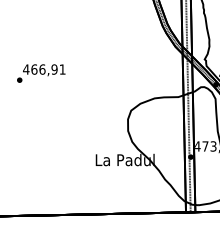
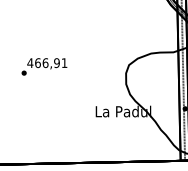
text: (41, 73) -> (44, 66), moved

